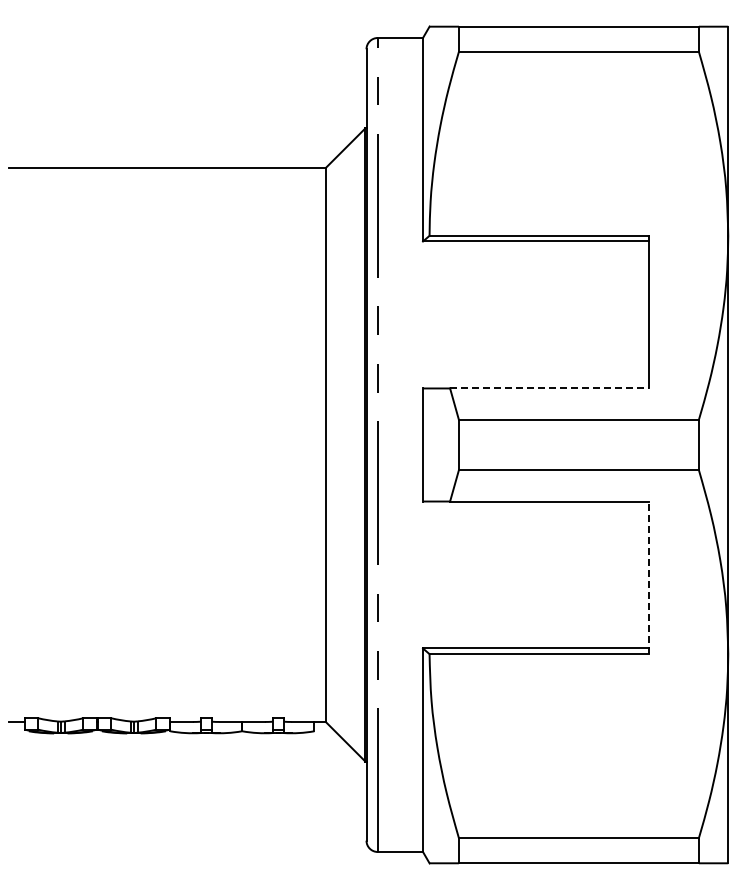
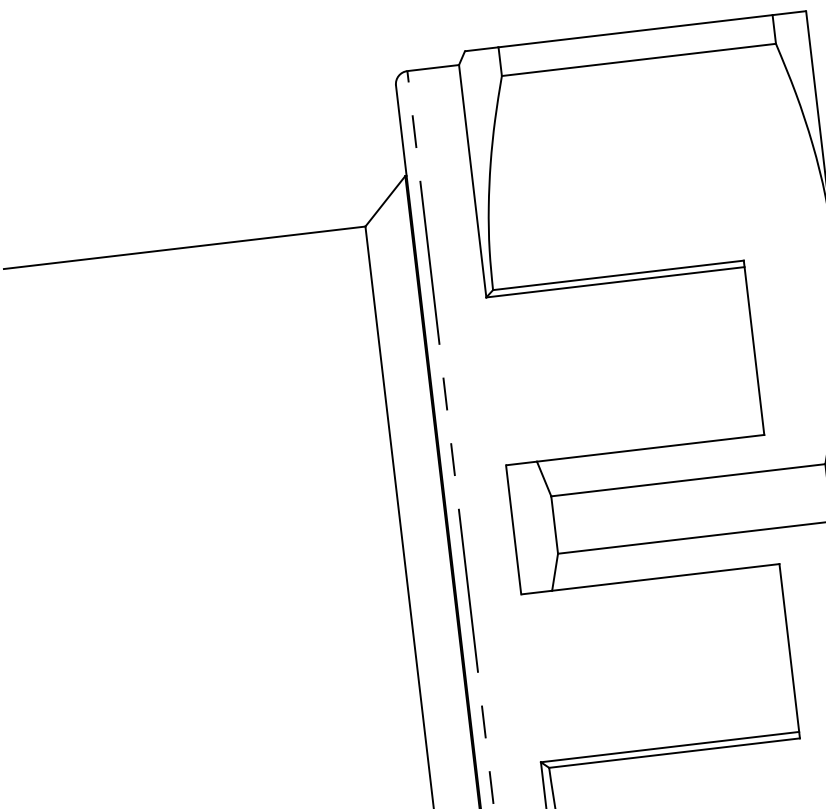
line: (549, 388) -> (650, 448), dashed -> solid
line: (649, 577) -> (790, 650), dashed -> solid

